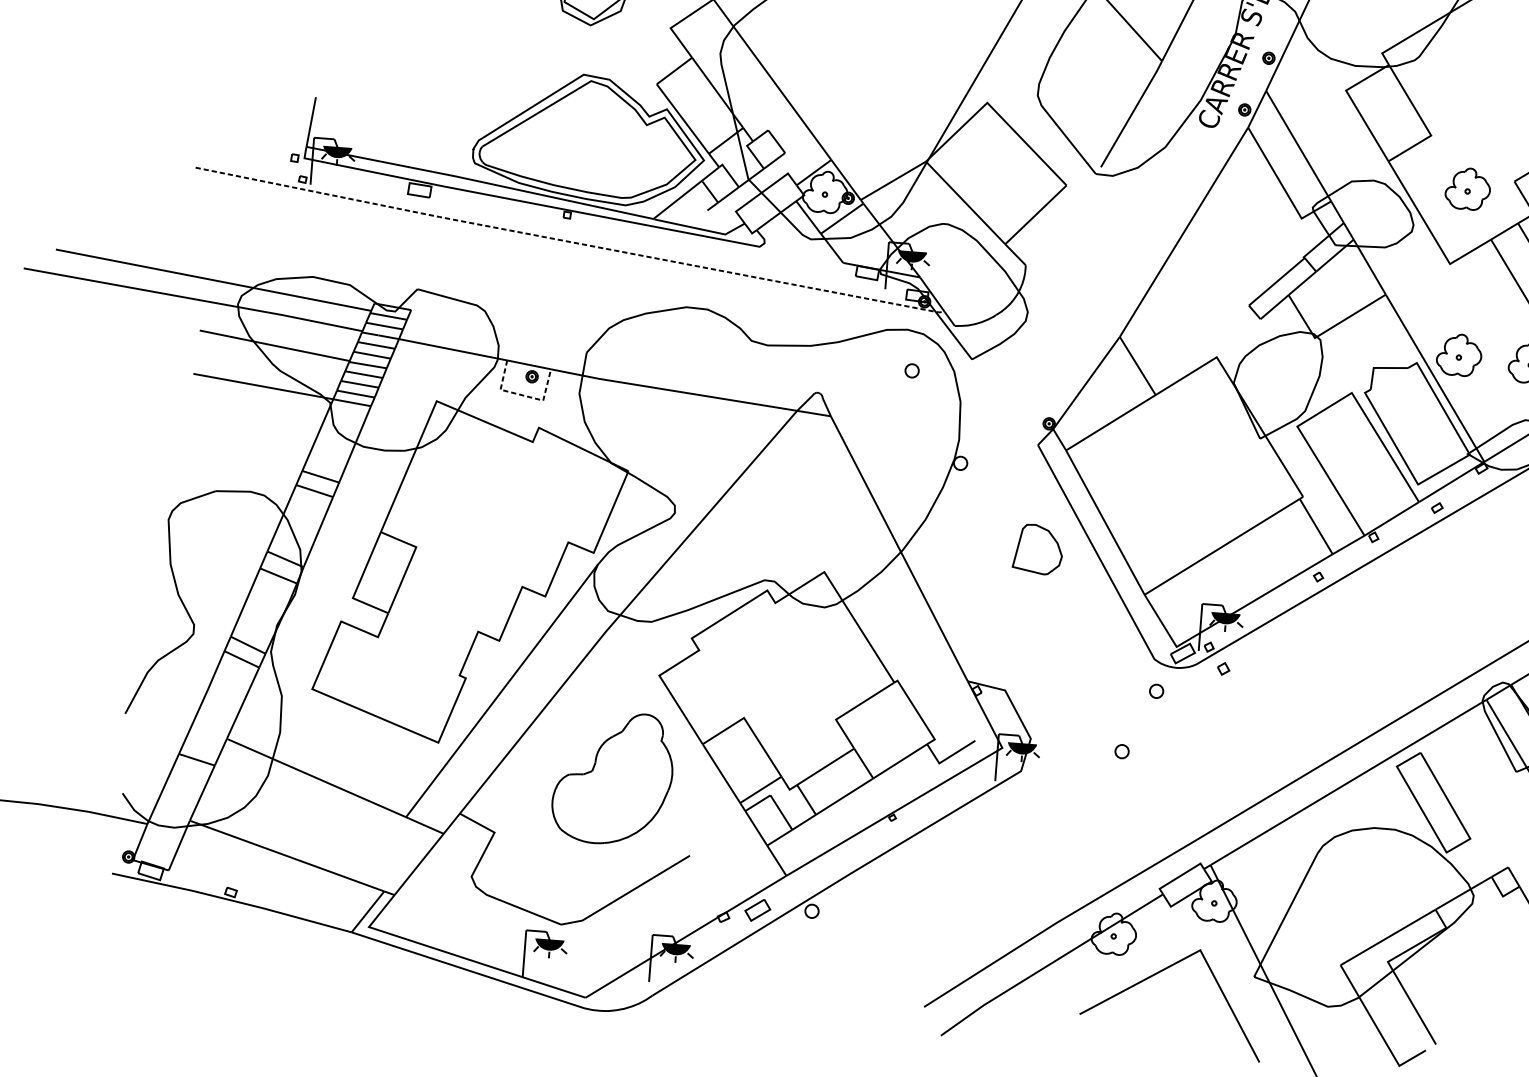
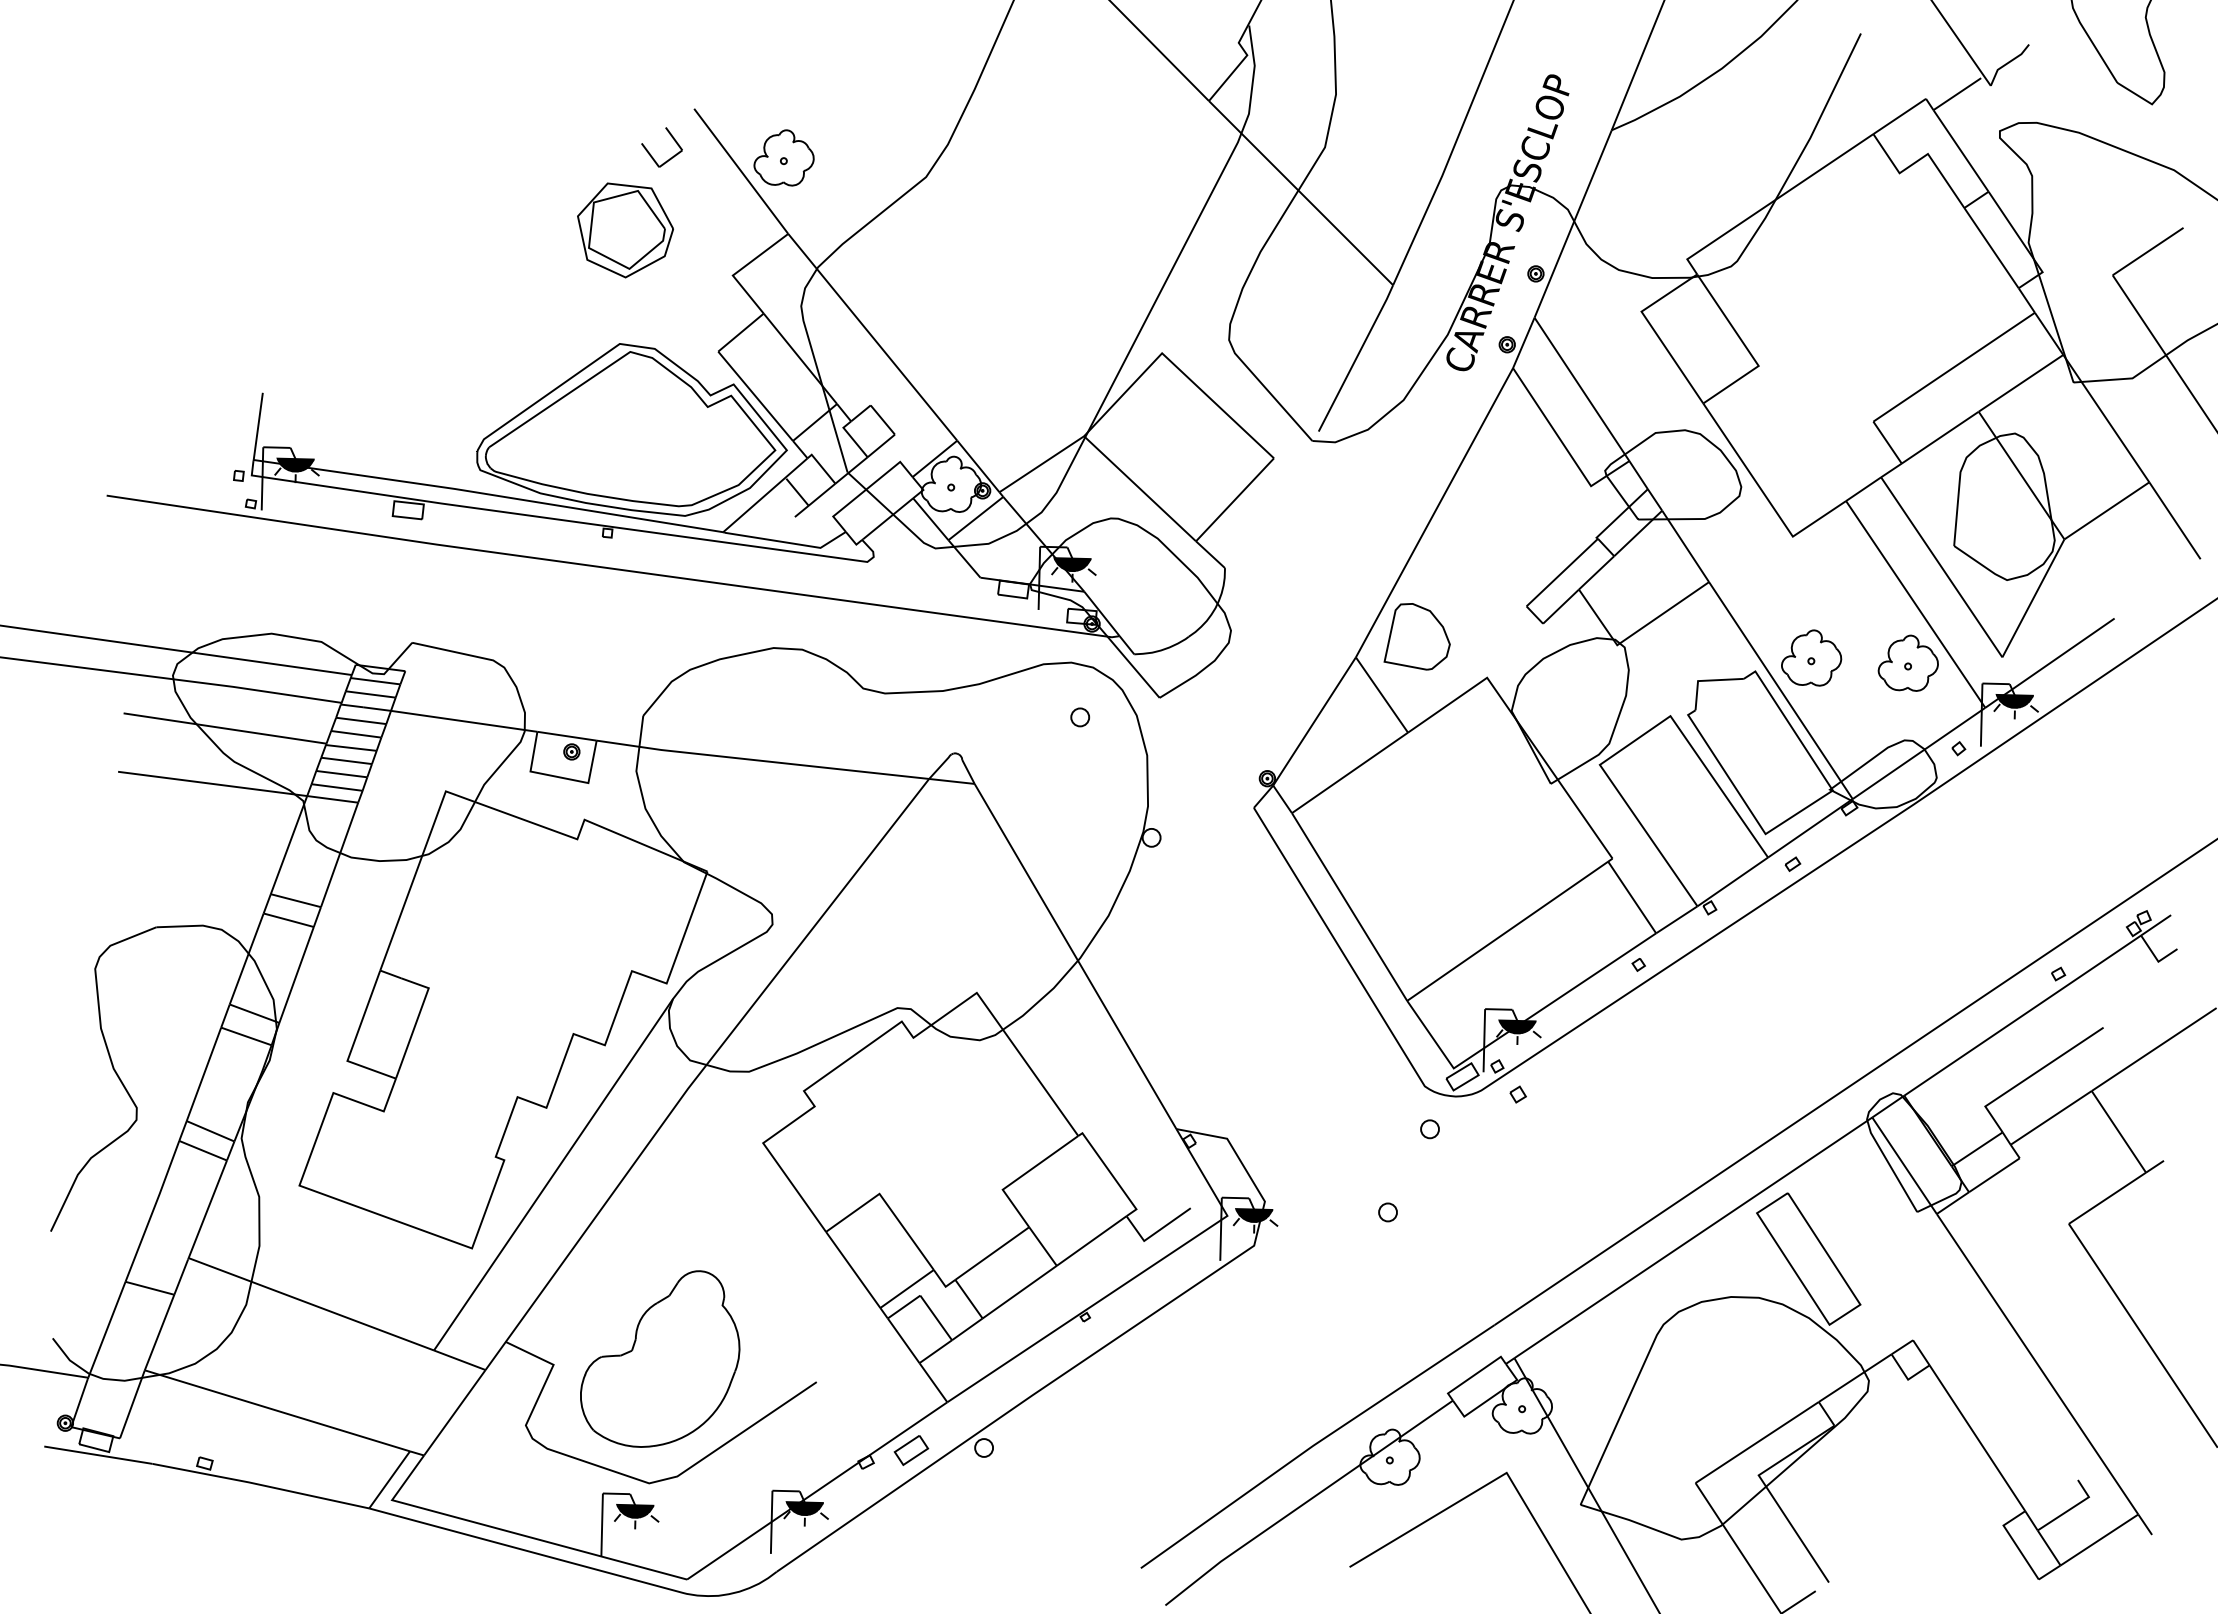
part: (1467, 188) -> (1811, 434), removed
line: (570, 241) -> (613, 568), dashed -> solid
line: (523, 395) -> (561, 777), dashed -> solid
part: (1037, 549) -> (1416, 636), moved
part: (613, 778) -> (660, 1358), moved

